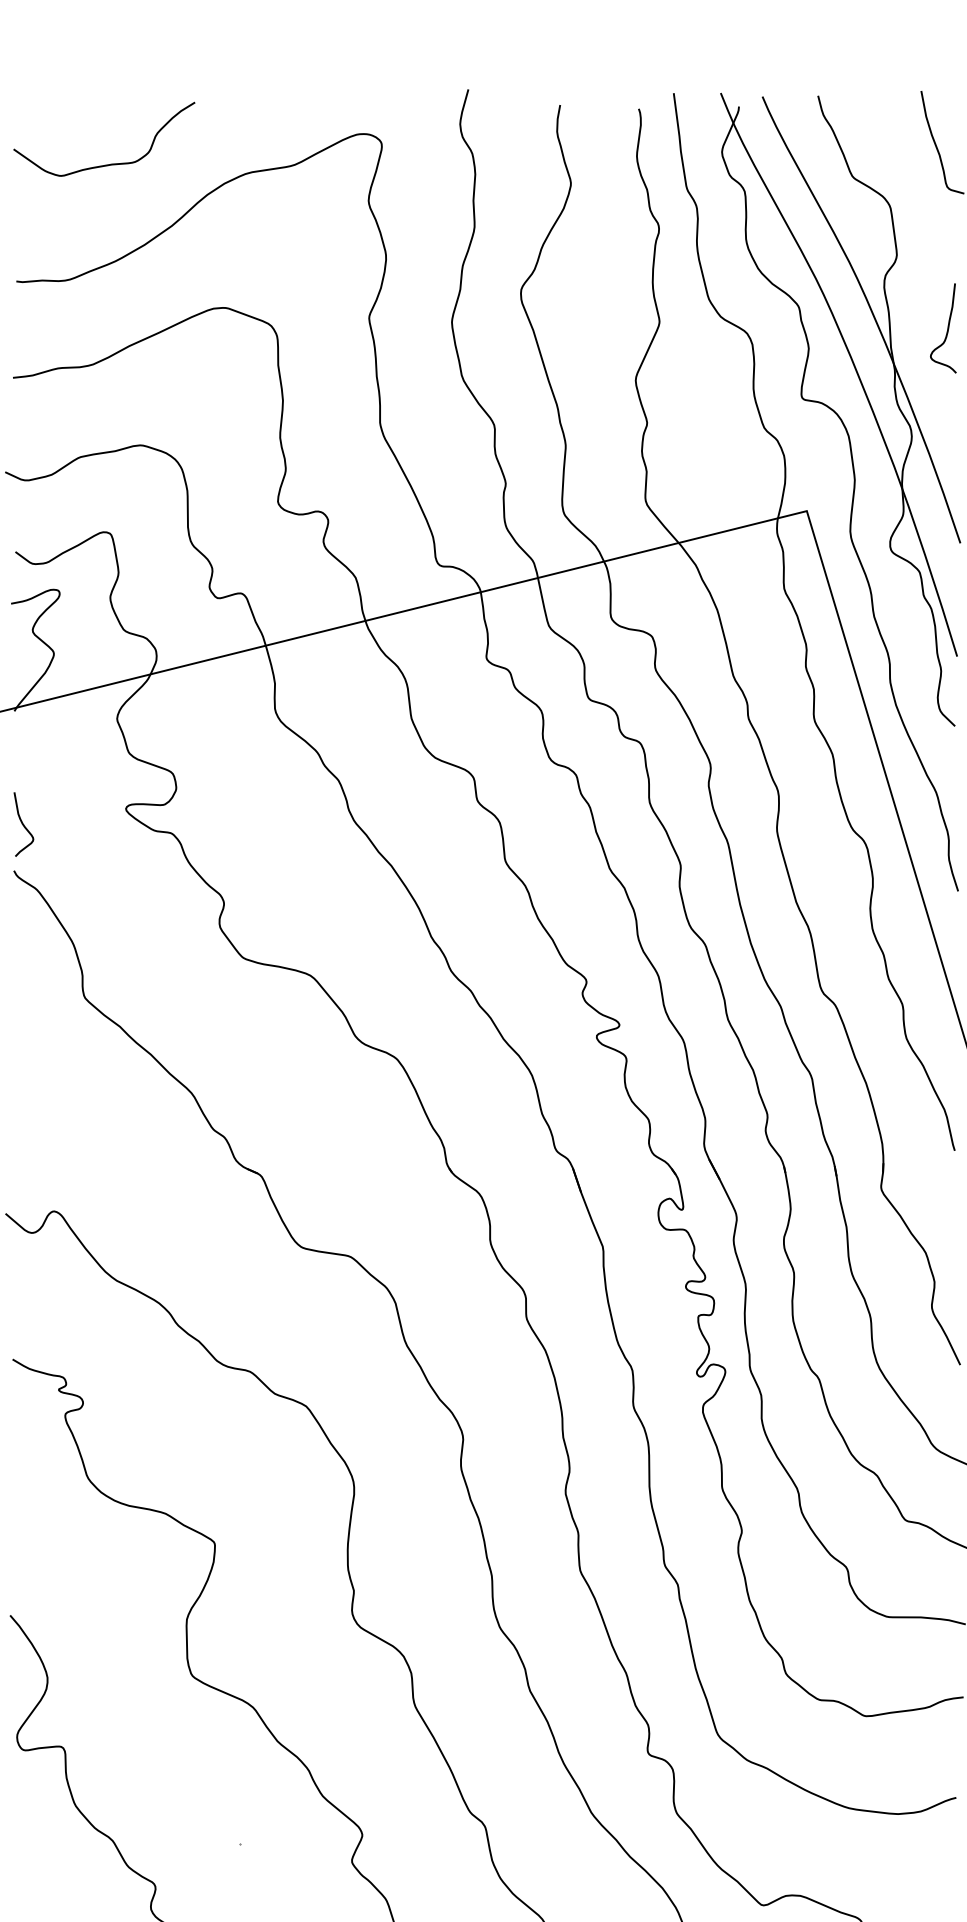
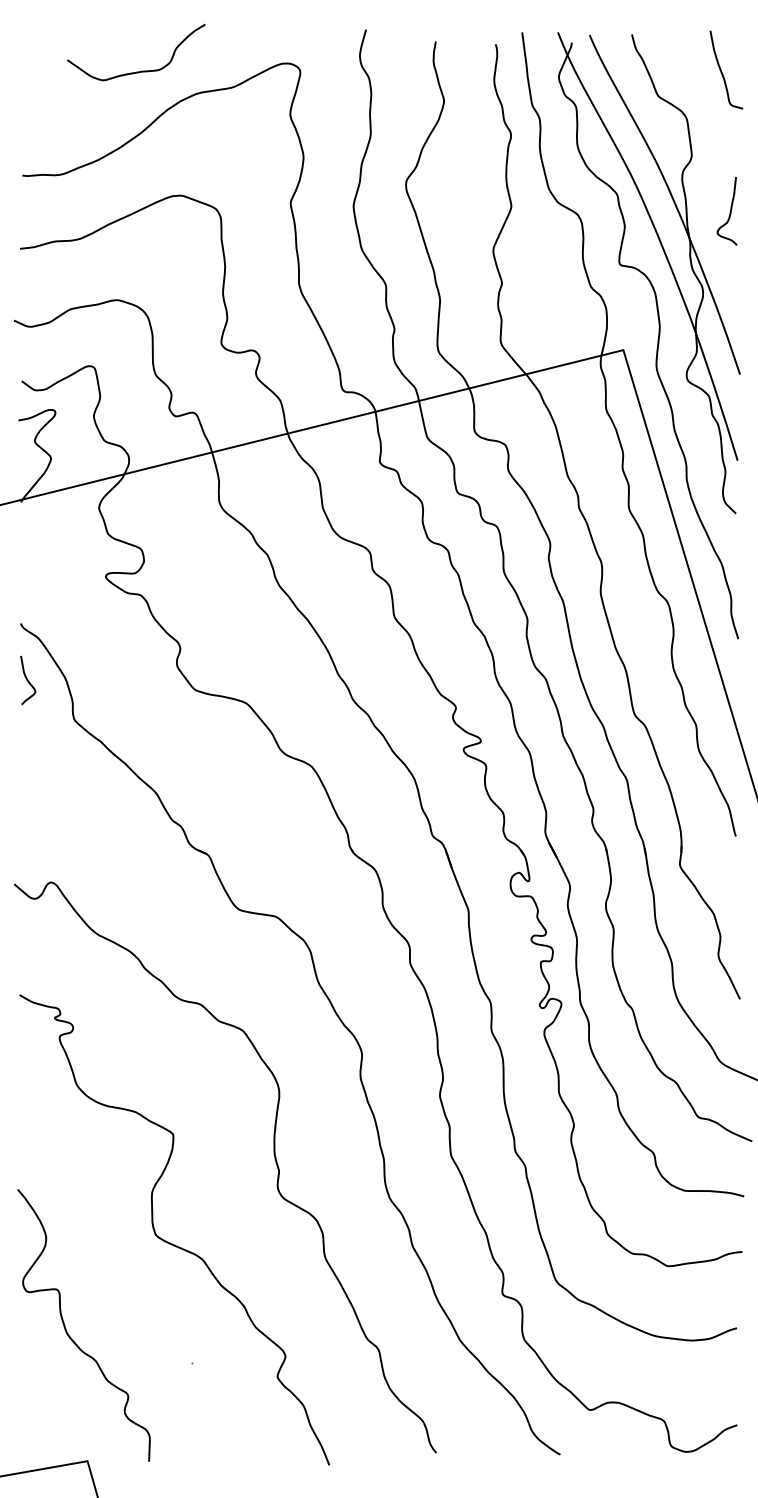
curve: (111, 162) -> (141, 70), moved
curve: (24, 824) -> (28, 680), moved

